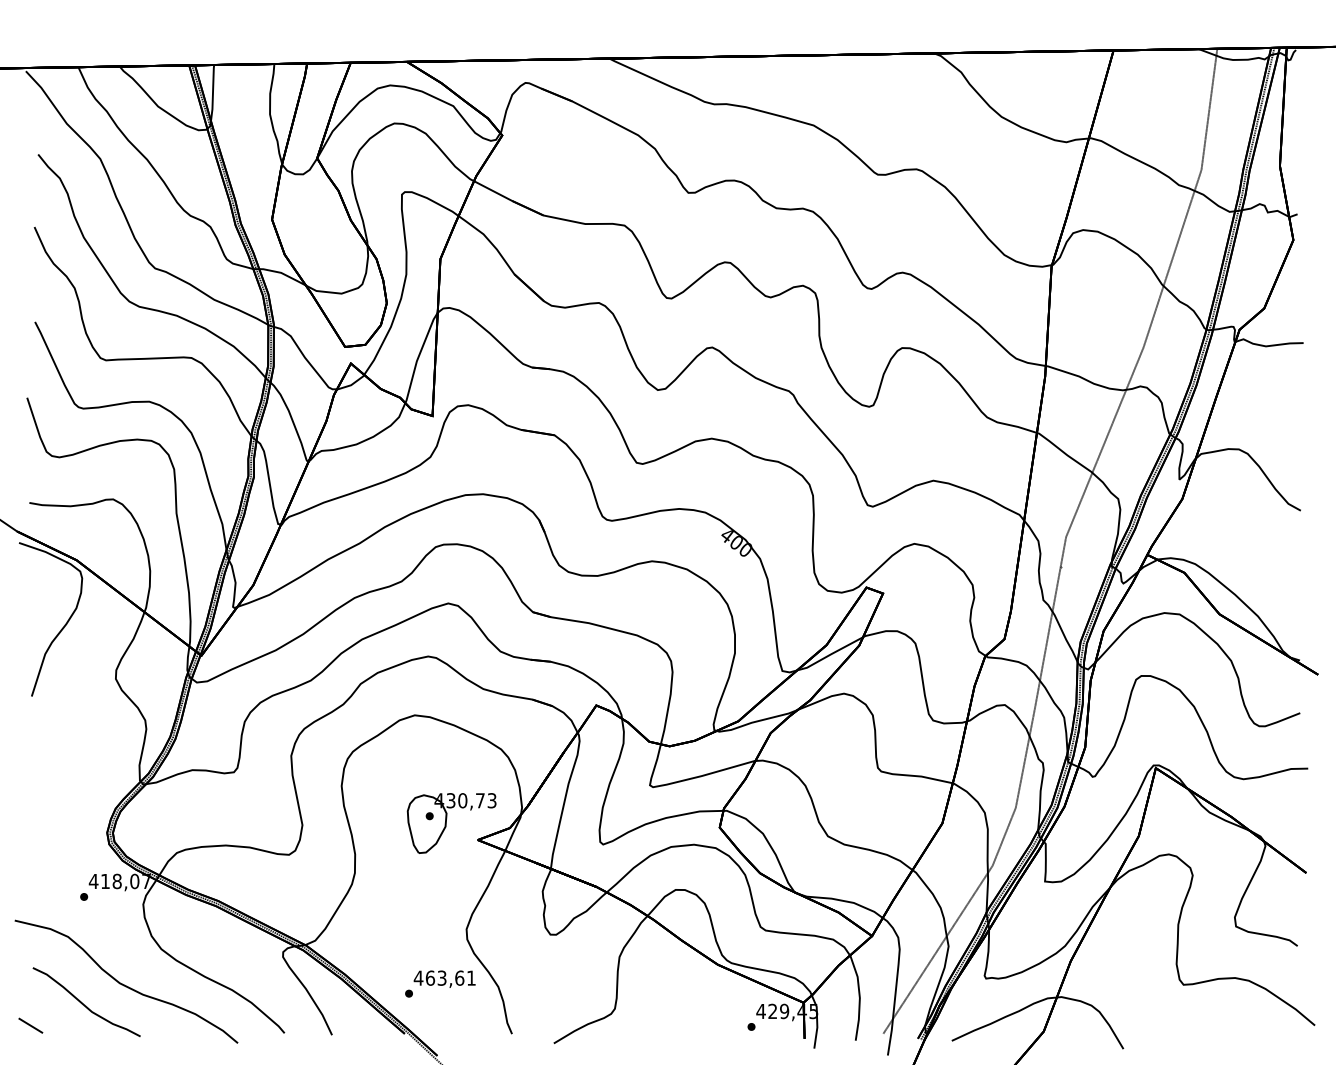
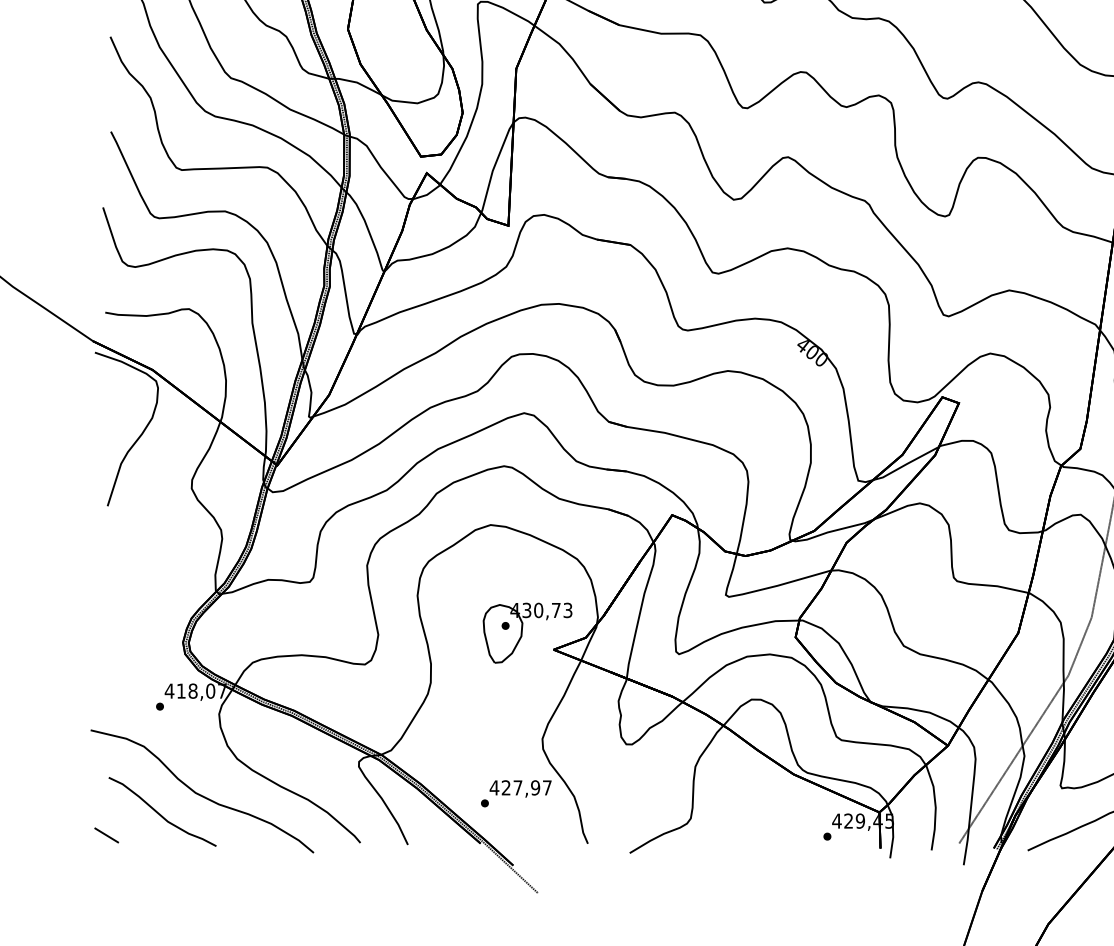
text: (450, 977) -> (526, 787), 463,61 -> 427,97

